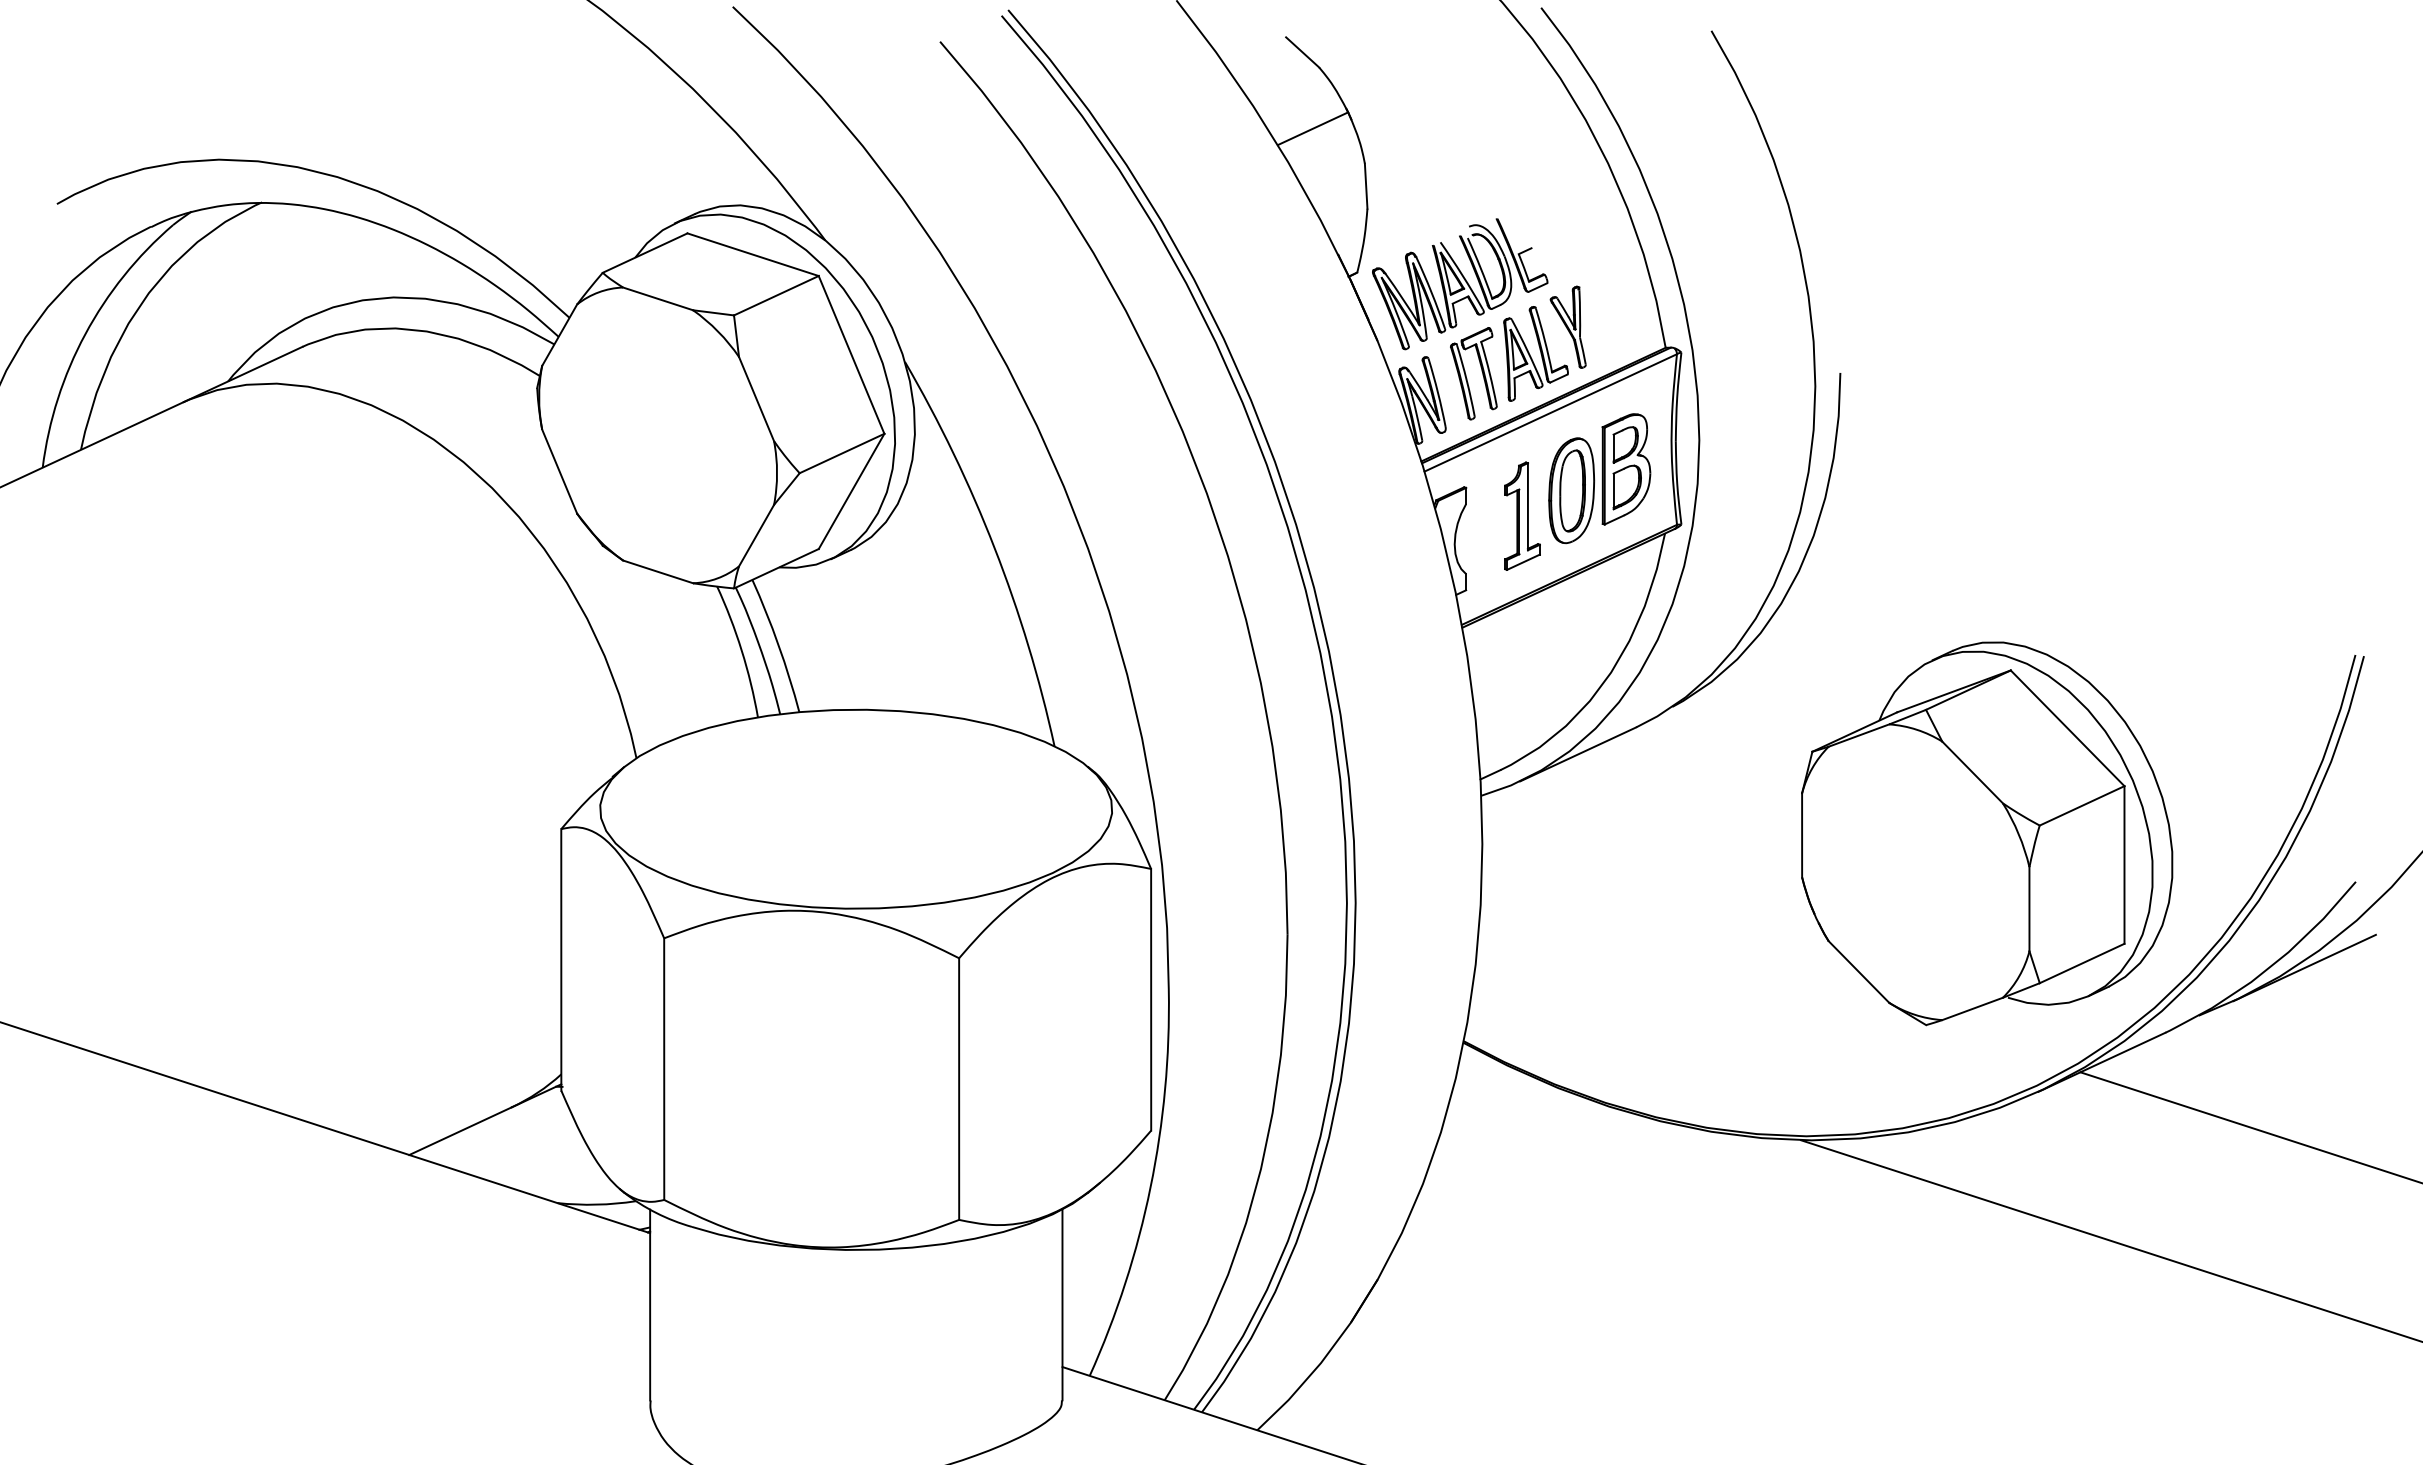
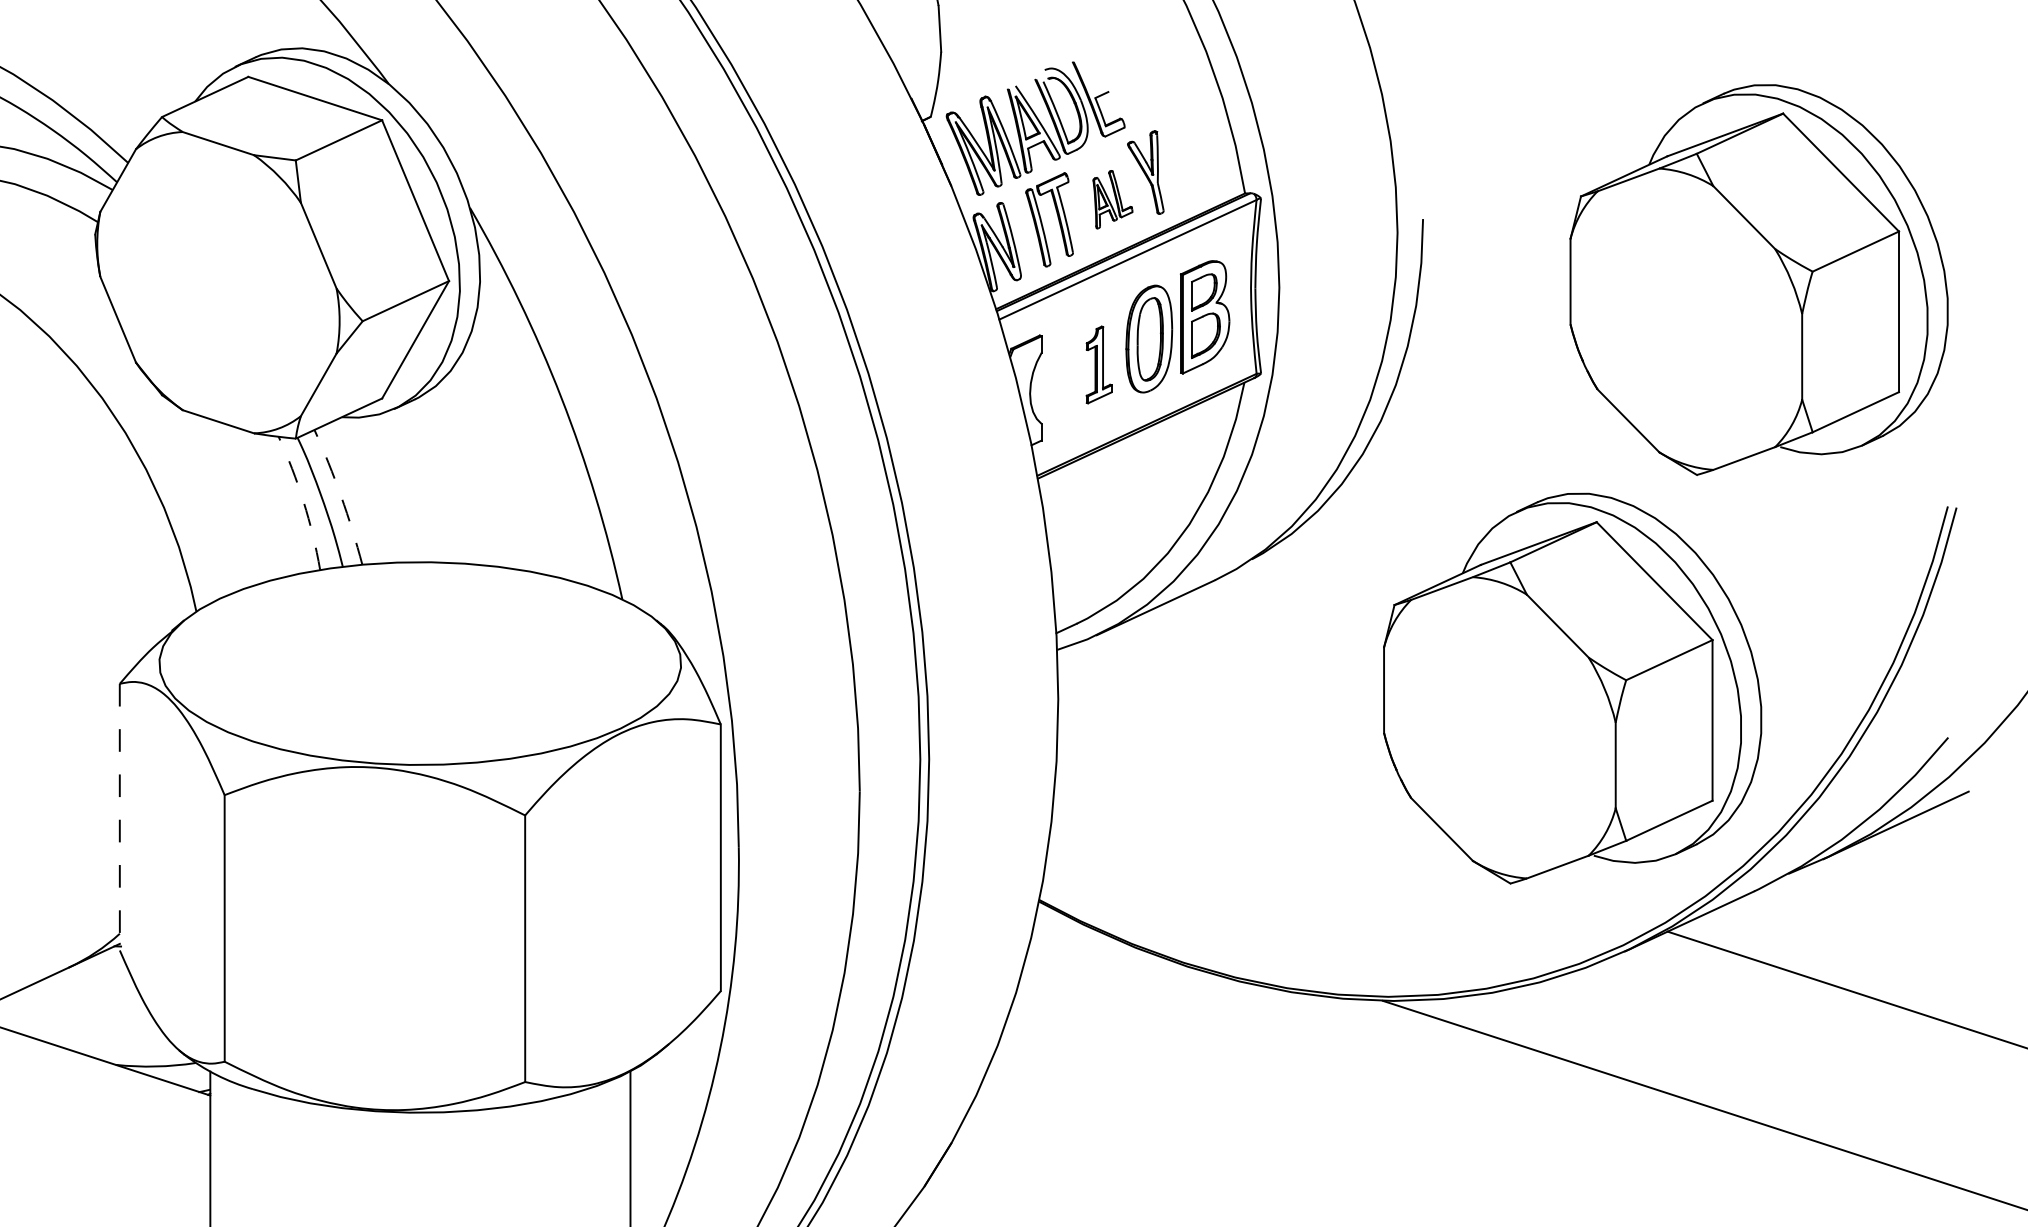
part: (1535, 353) -> (1112, 199), size x0.6
part: (2170, 432) -> (1759, 279), added
part: (1522, 515) -> (1099, 364), size x0.7
arc: (778, 645) -> (341, 496), solid -> dashed
arc: (741, 650) -> (303, 501), solid -> dashed
line: (561, 959) -> (120, 816), solid -> dashed

